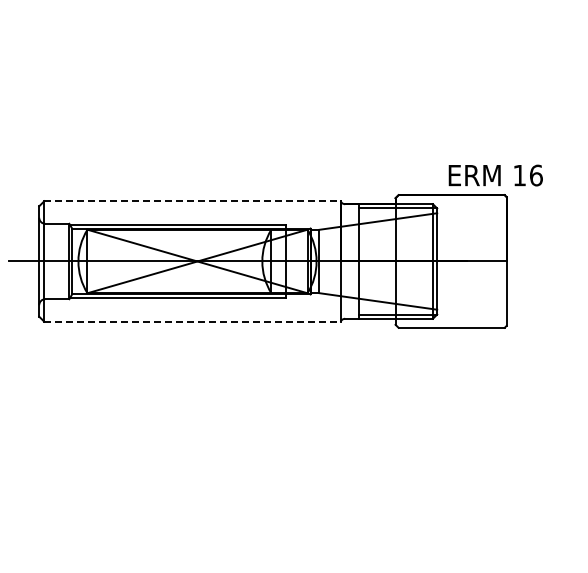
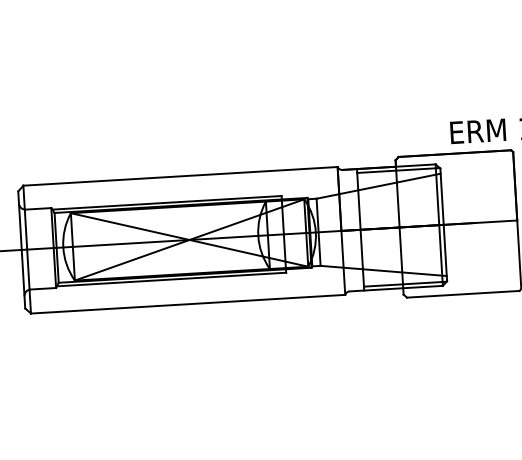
line: (193, 201) -> (181, 176), dashed -> solid
line: (193, 321) -> (189, 303), dashed -> solid

